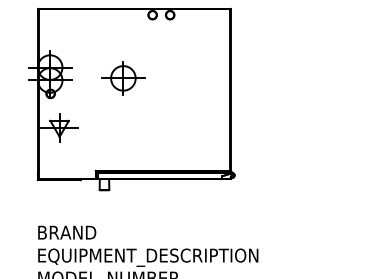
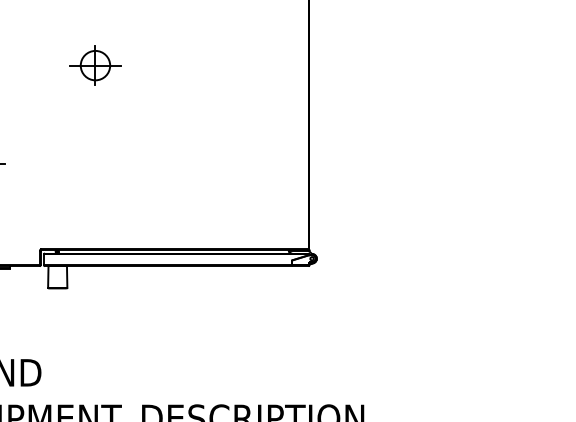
part: (123, 78) -> (95, 65), size x0.6

